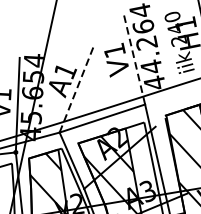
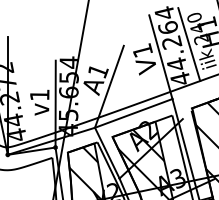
line: (165, 45) -> (189, 44), added
line: (133, 57) -> (160, 56), dashed -> solid
line: (77, 88) -> (109, 86), dashed -> solid

